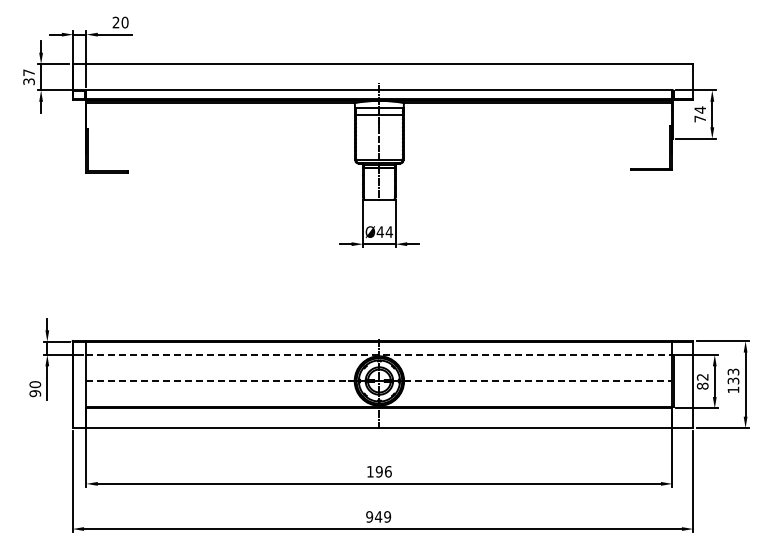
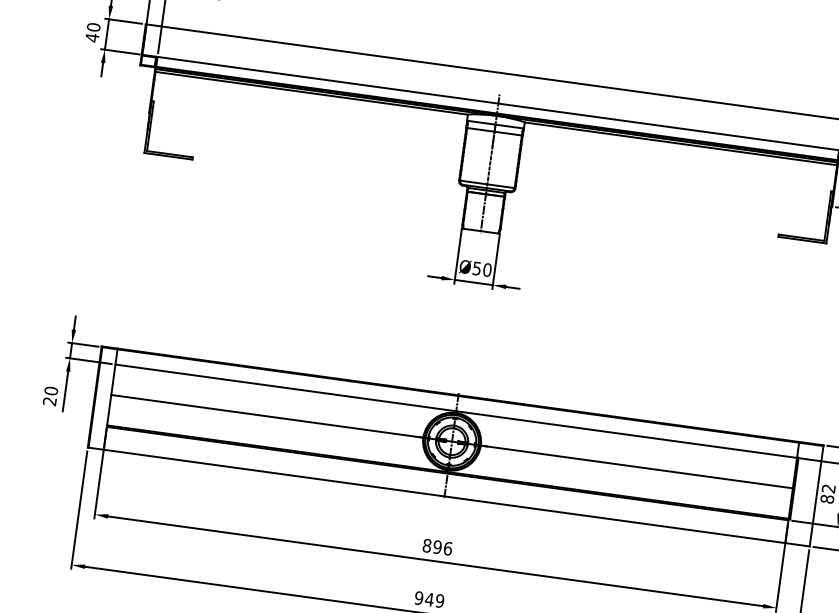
text: (28, 77) -> (92, 32), 37 -> 40
text: (384, 231) -> (481, 268), Ø44 -> Ø50
line: (379, 354) -> (456, 410), dashed -> solid
line: (220, 381) -> (267, 416), dashed -> solid
line: (538, 381) -> (637, 467), dashed -> solid
text: (35, 393) -> (50, 401), 90 -> 20
text: (369, 471) -> (426, 545), 196 -> 896

